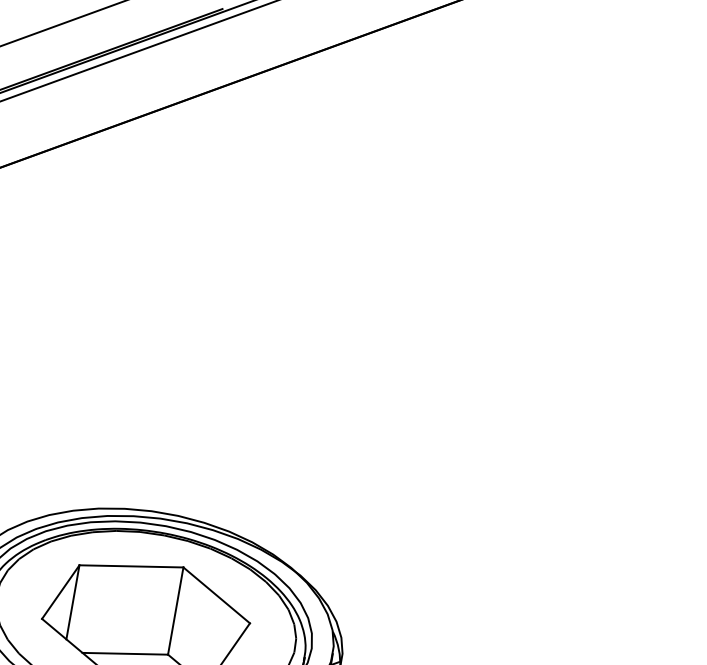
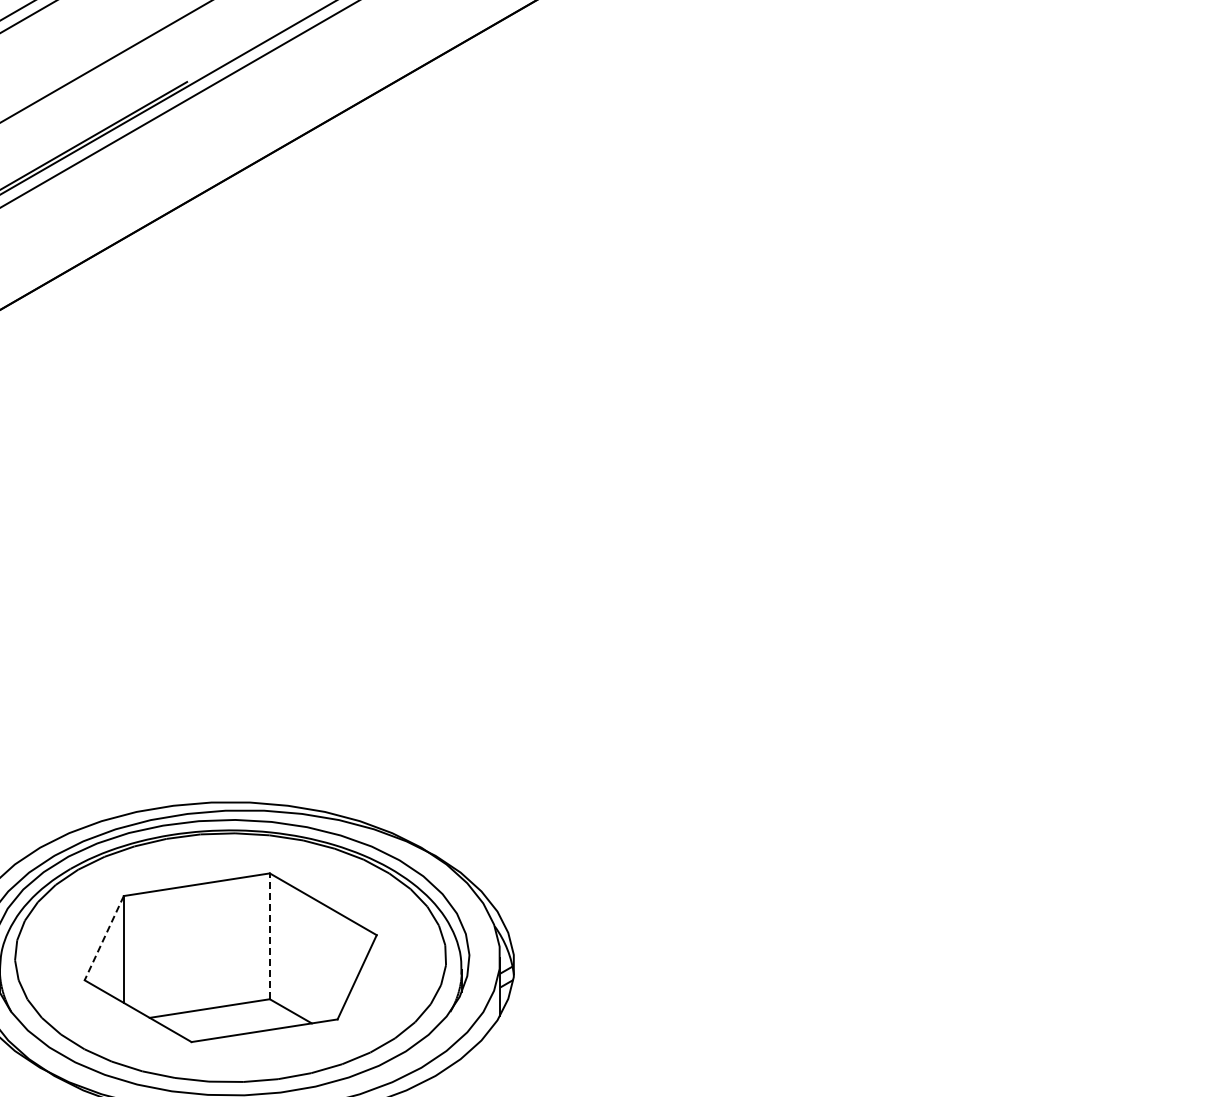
line: (60, 592) -> (104, 938), solid -> dashed
line: (175, 611) -> (269, 936), solid -> dashed

